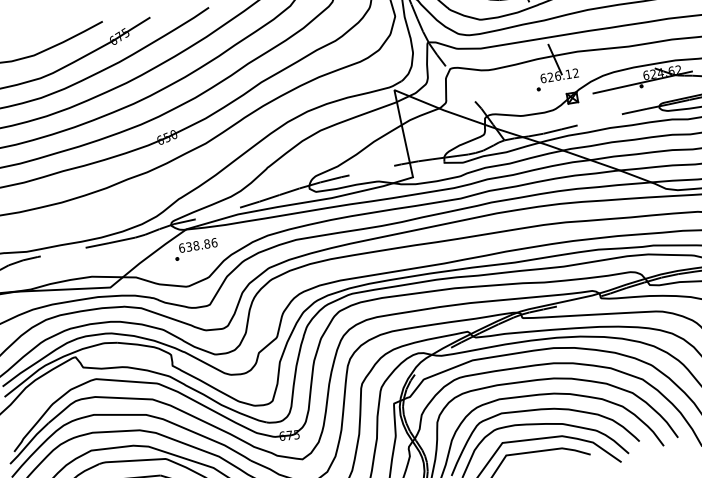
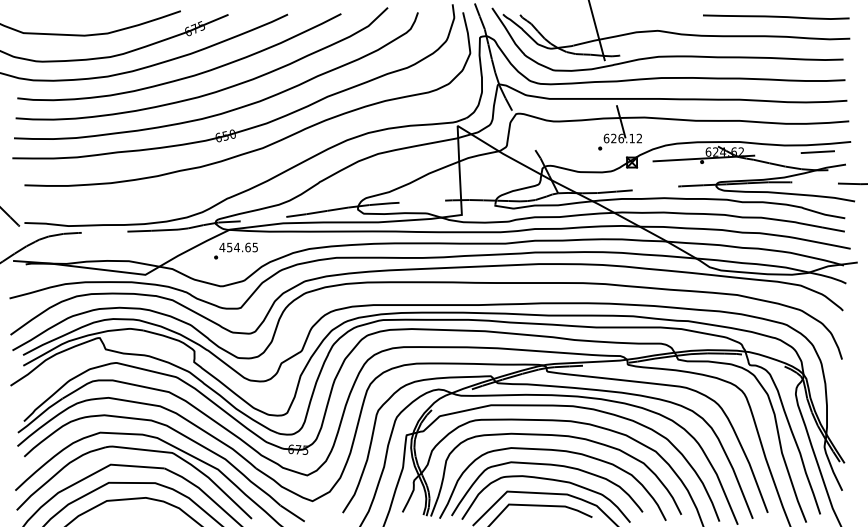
text: (197, 245) -> (238, 247), 638.86 -> 454.65

